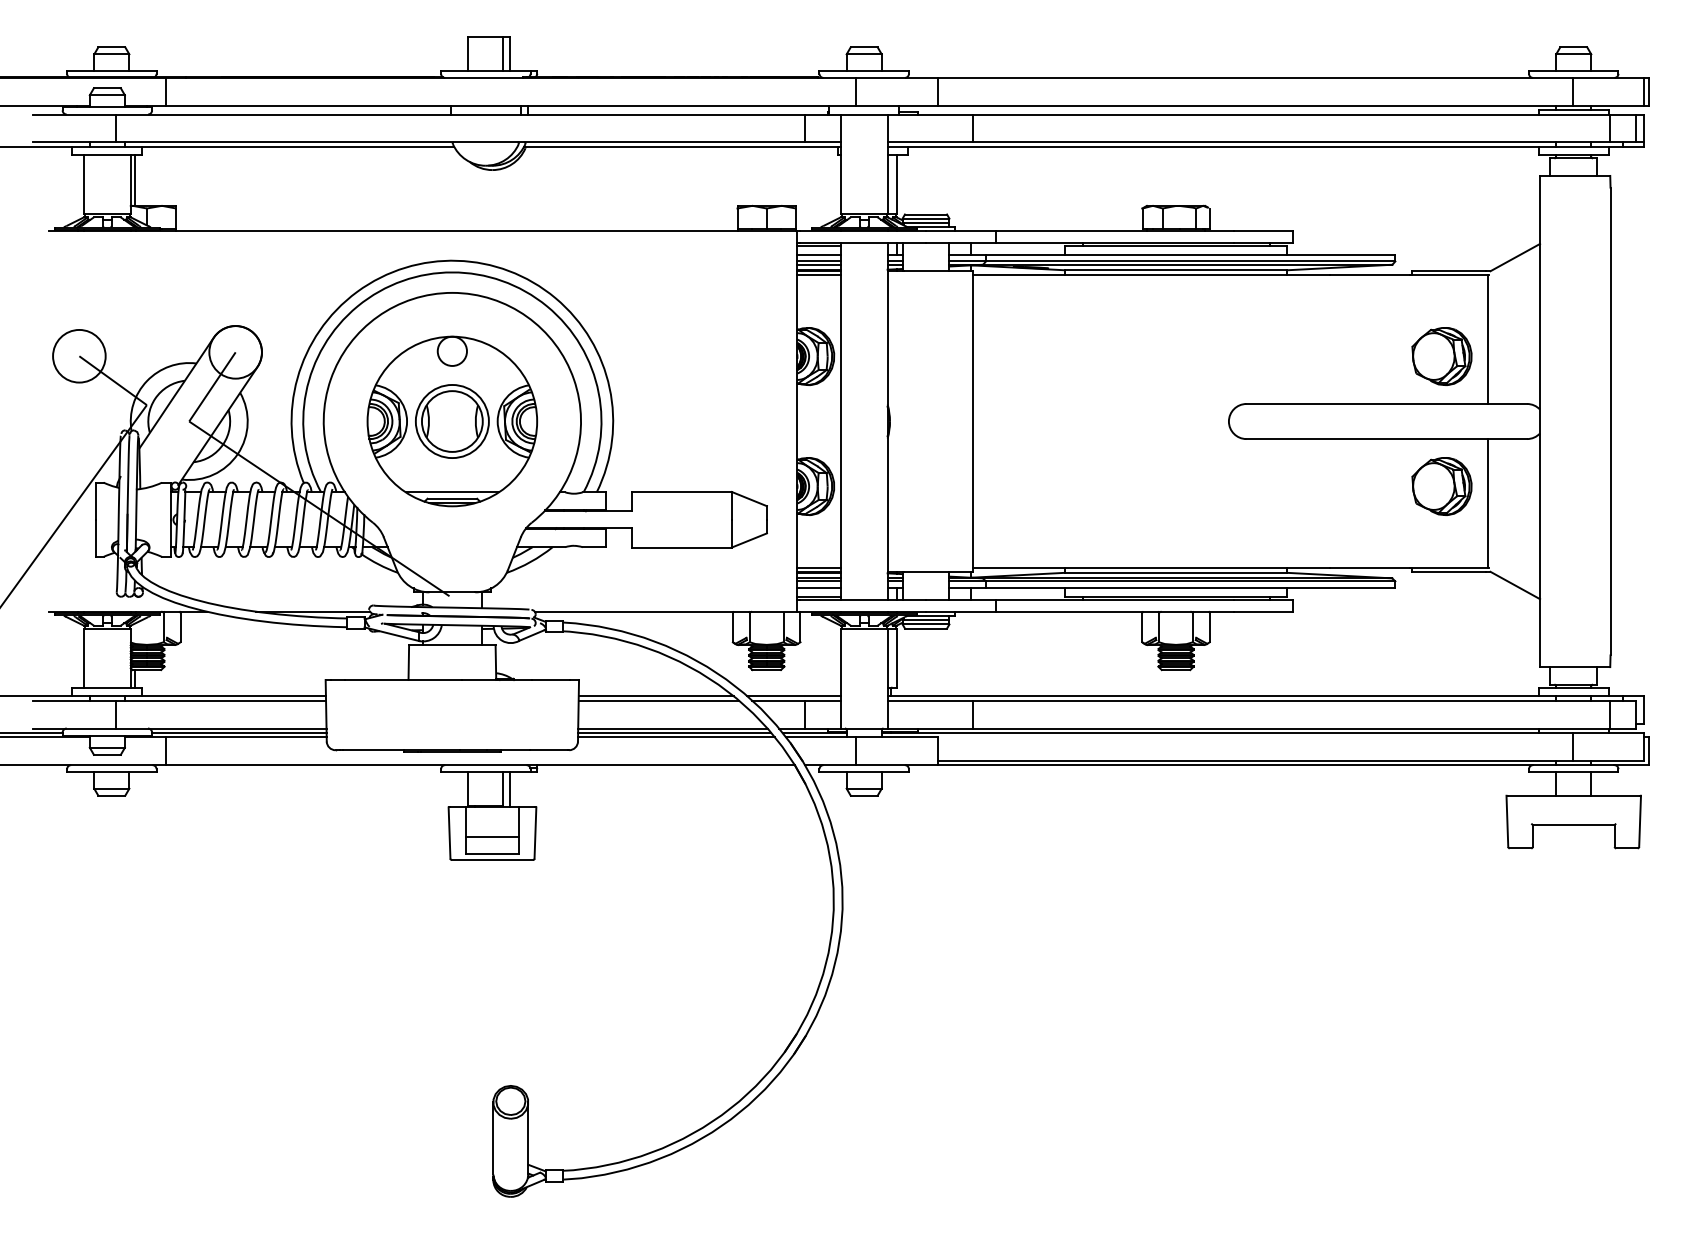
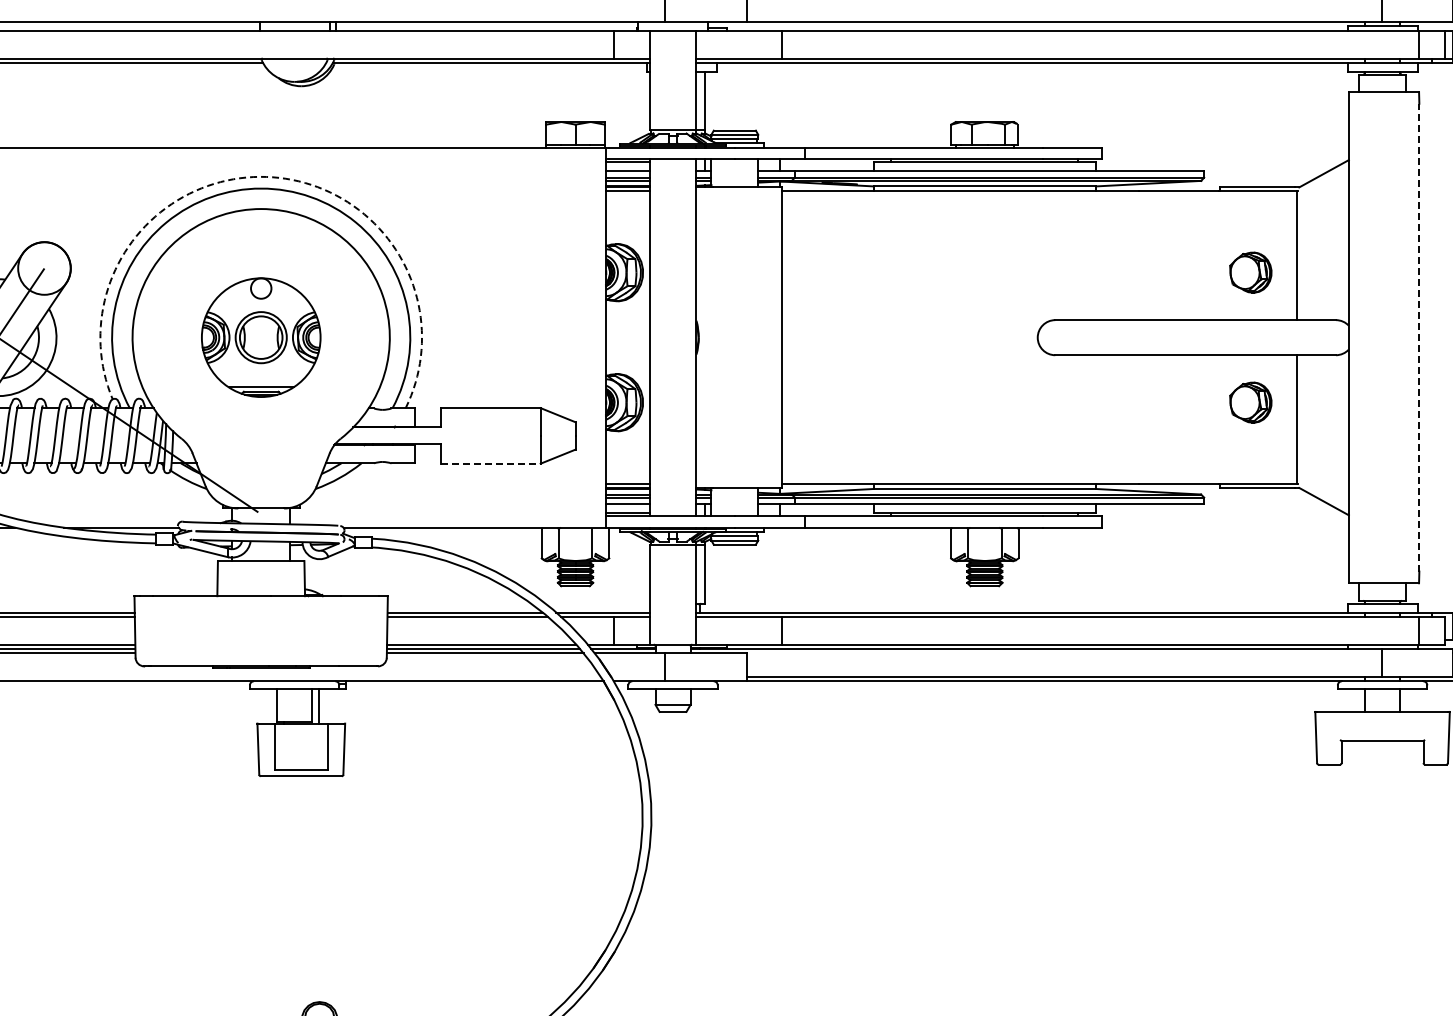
arc: (457, 260) -> (266, 176), solid -> dashed
part: (1441, 356) -> (1250, 272), size x0.7
part: (452, 421) -> (261, 337), size x0.7
line: (1610, 421) -> (1419, 337), solid -> dashed
part: (1441, 486) -> (1250, 402), size x0.7
line: (682, 547) -> (491, 463), solid -> dashed
line: (492, 836) -> (301, 752), removed

